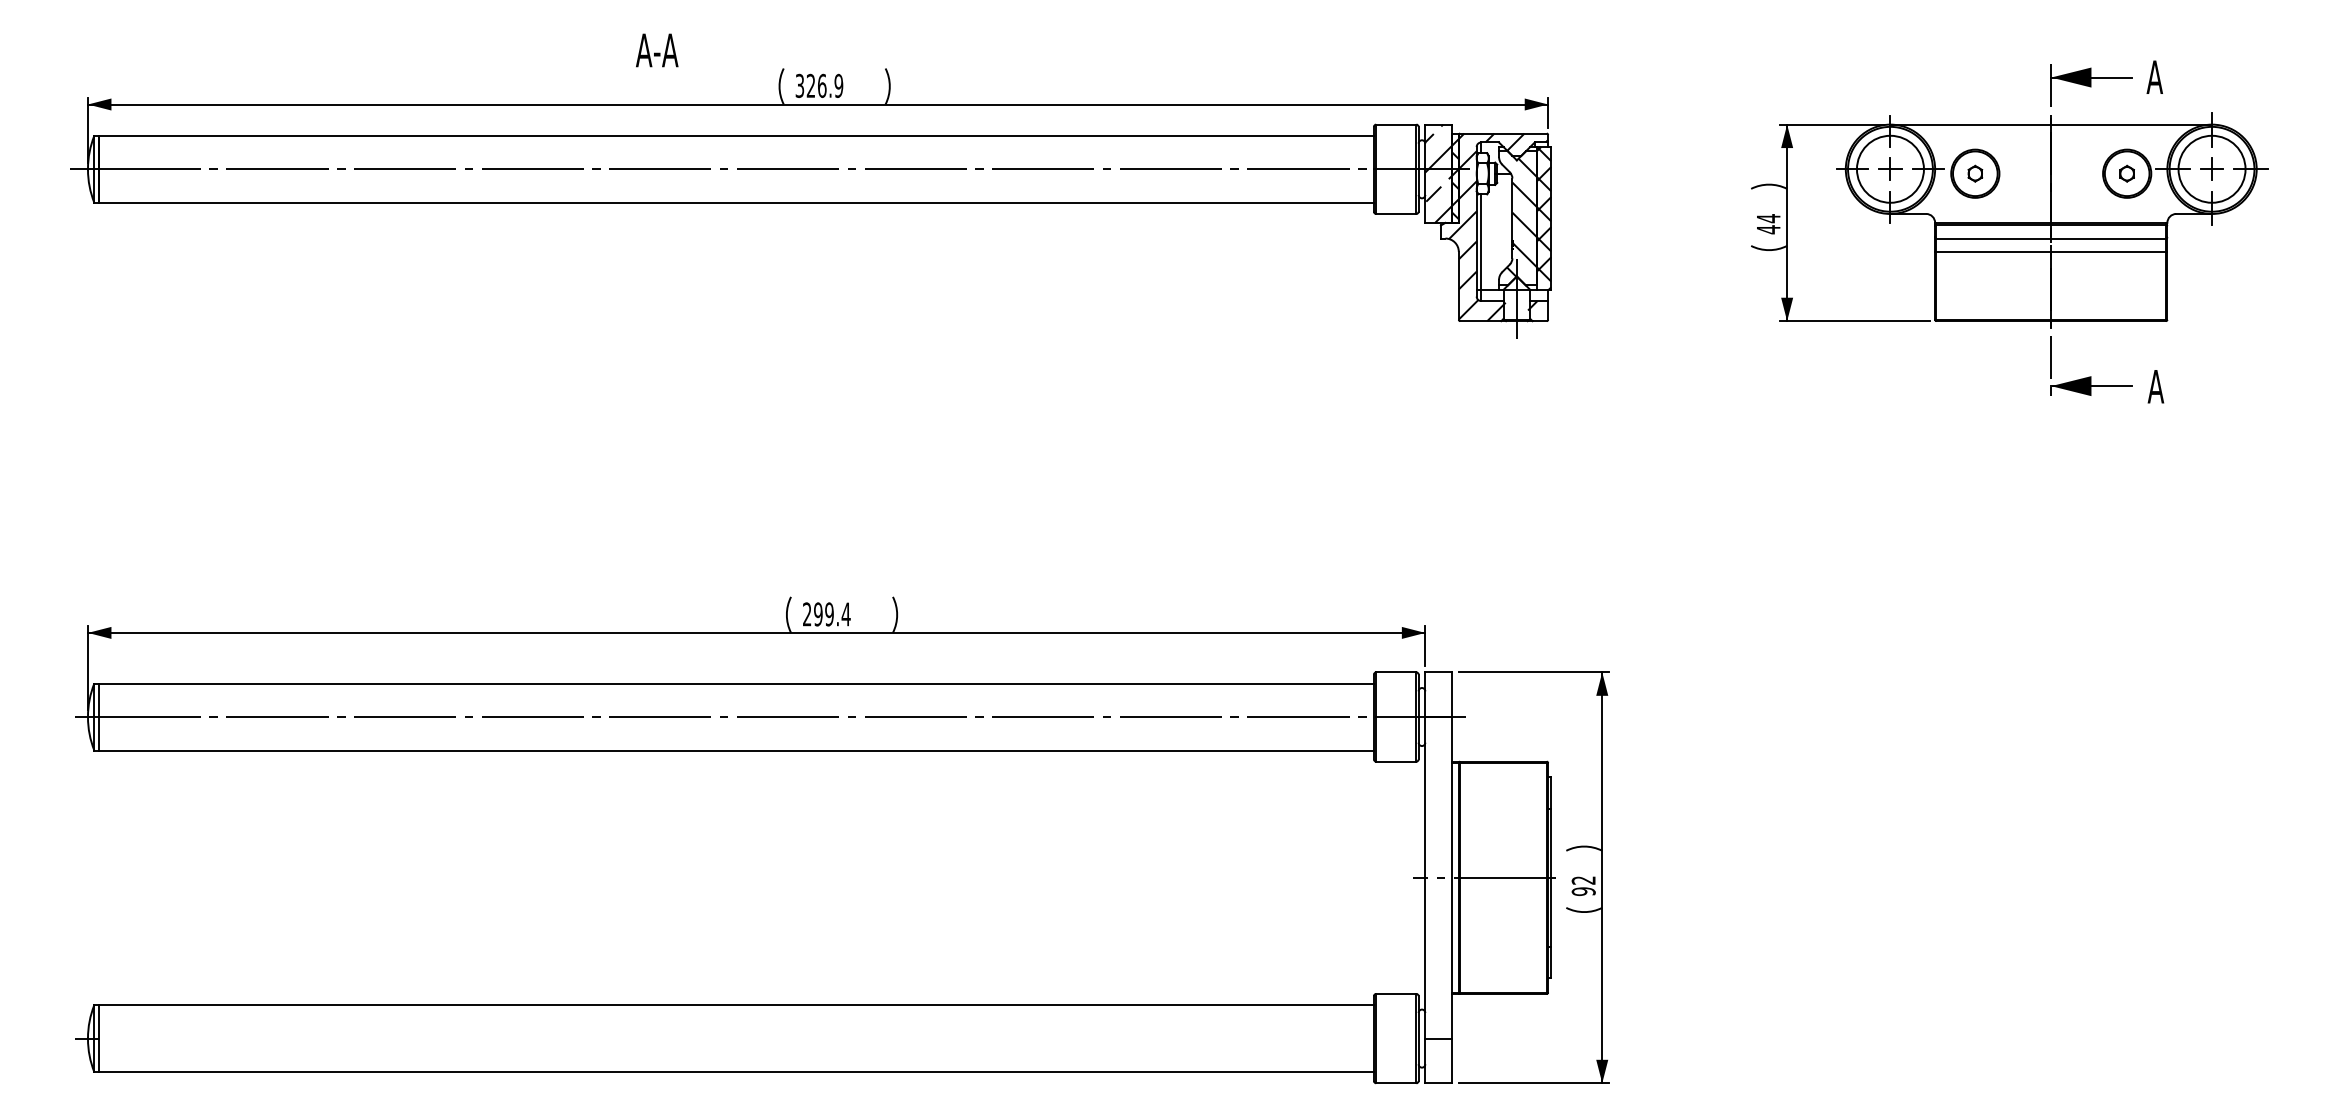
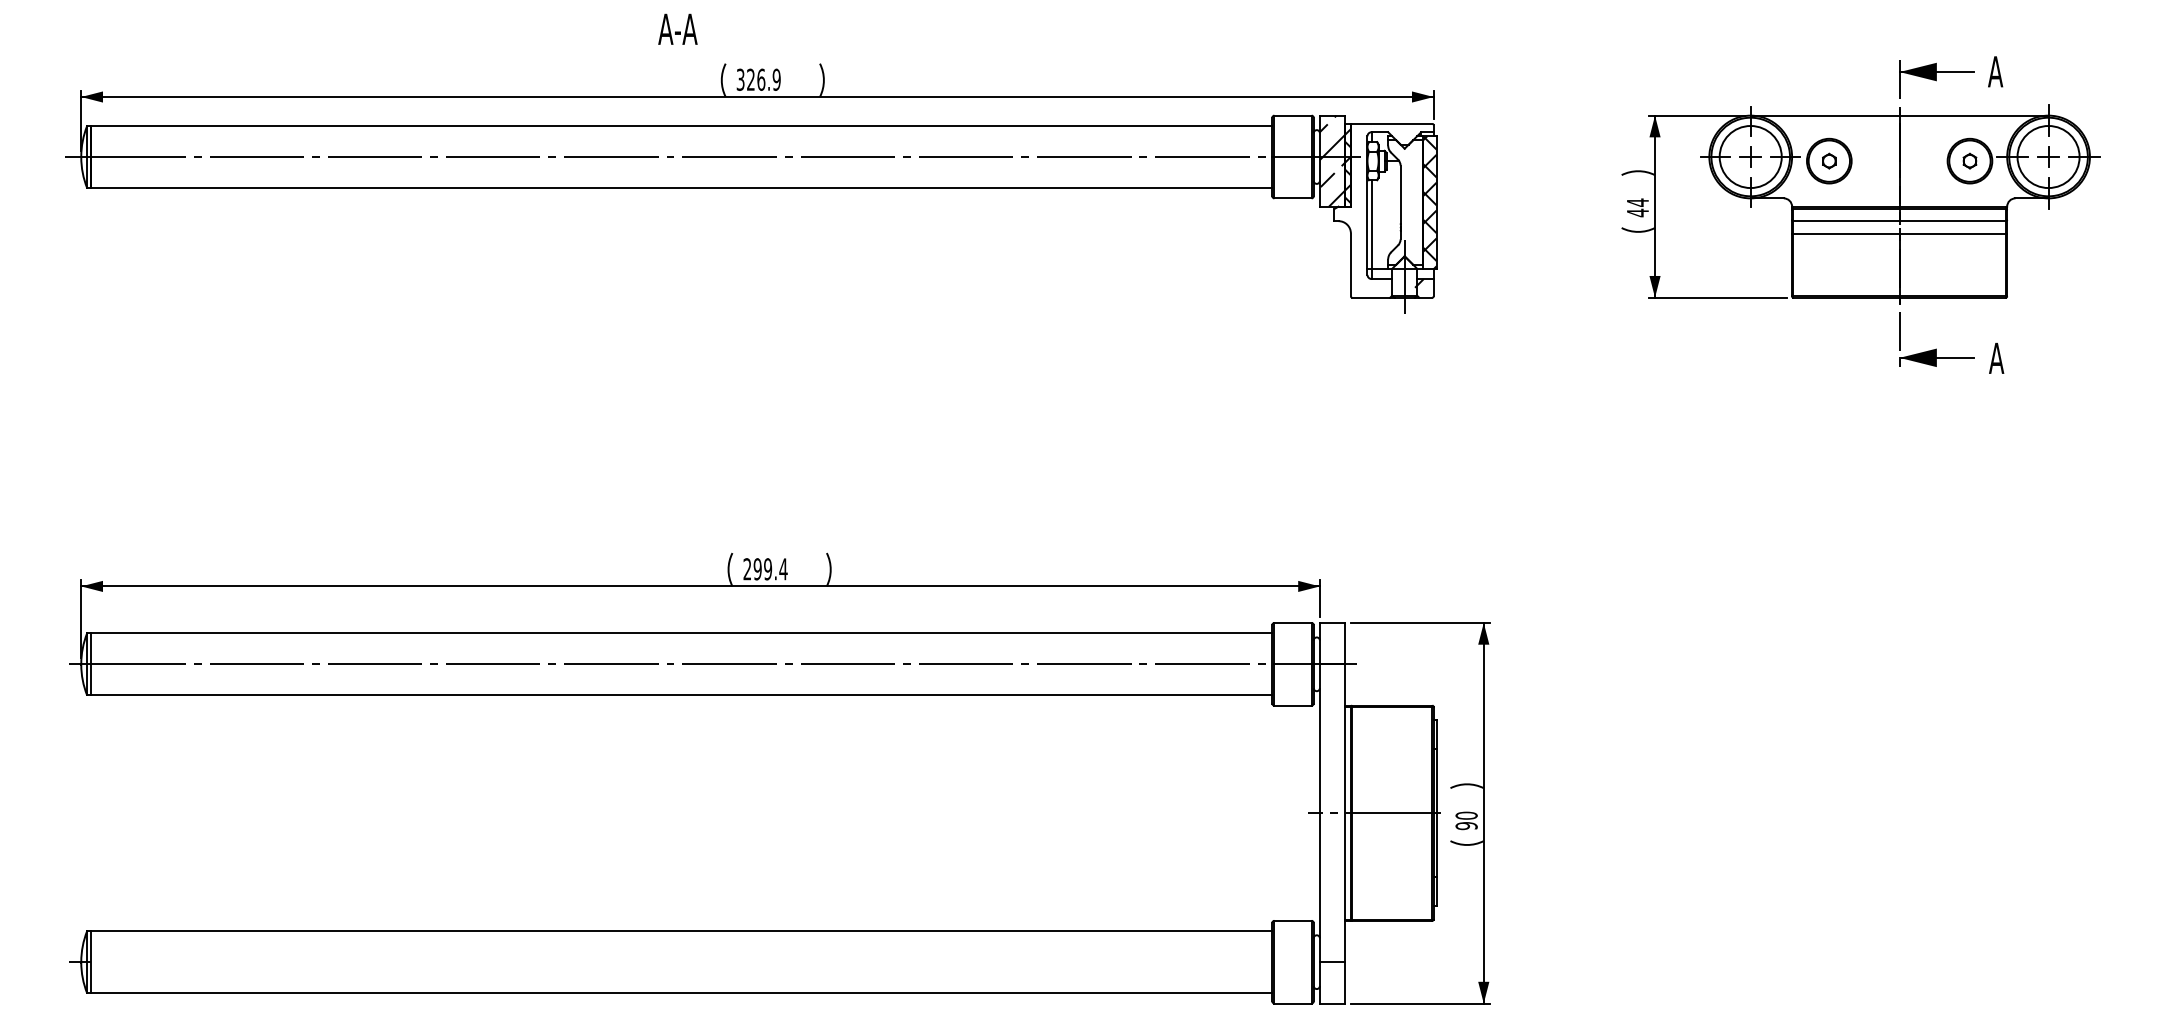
text: (657, 50) -> (678, 29), moved
hatch: (1521, 217) -> (1408, 201), removed
hatch: (1498, 227) -> (1387, 210), removed
text: (1583, 880) -> (1466, 815), 92 -> 90

